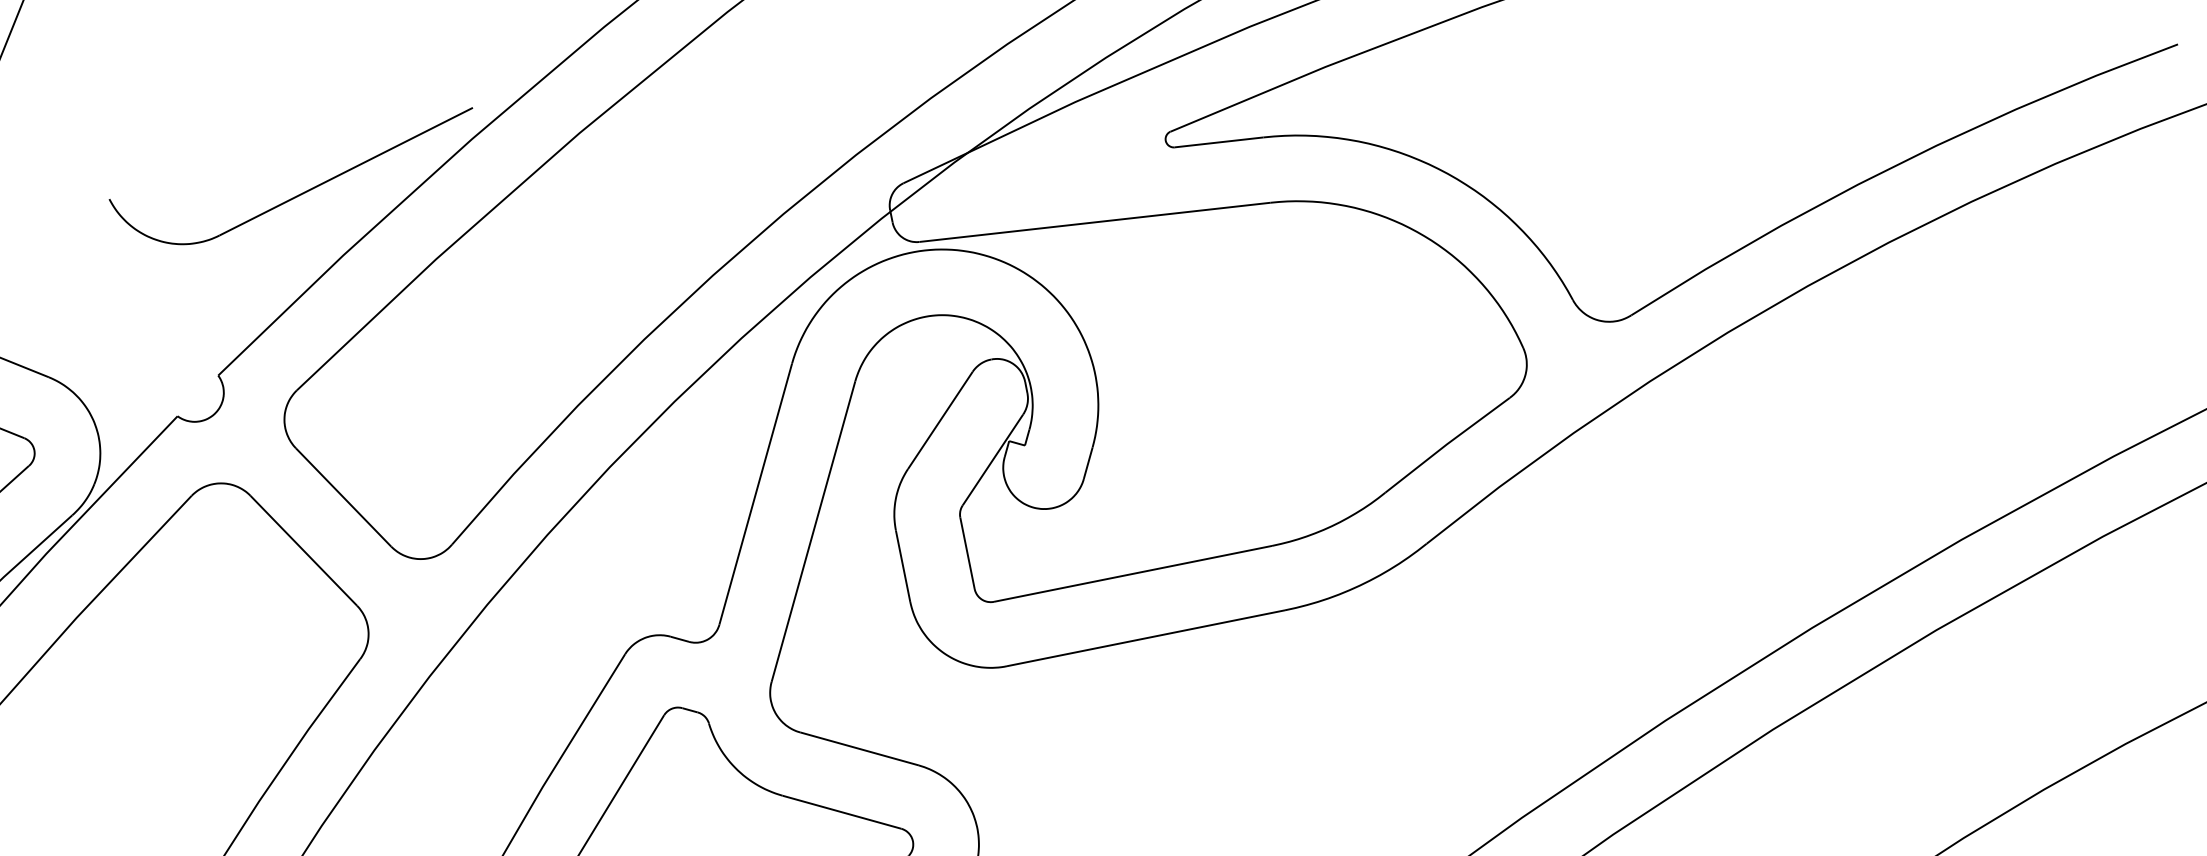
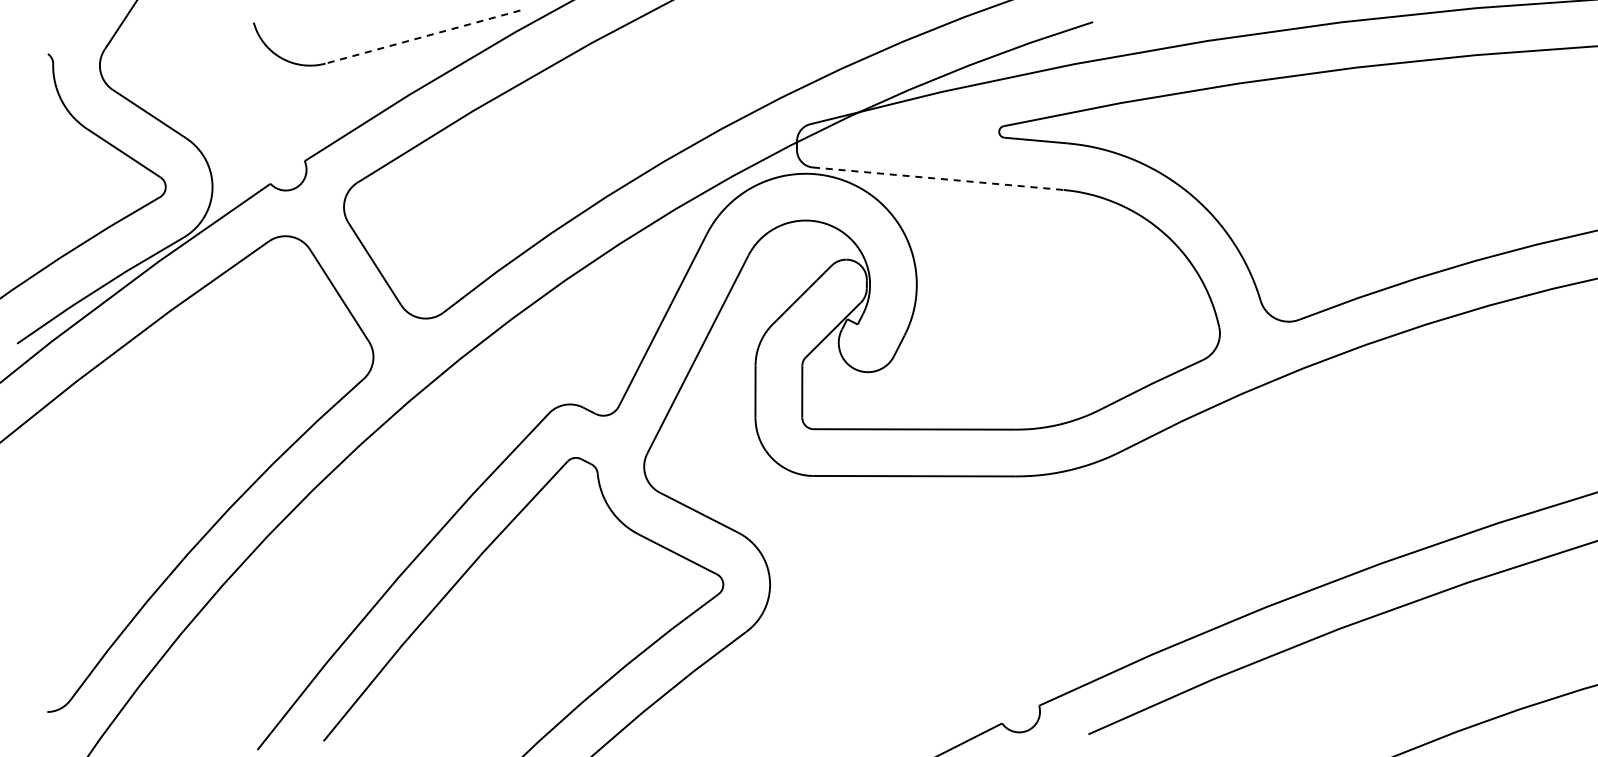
line: (347, 172) -> (423, 37), solid -> dashed
line: (1095, 221) -> (938, 178), solid -> dashed

